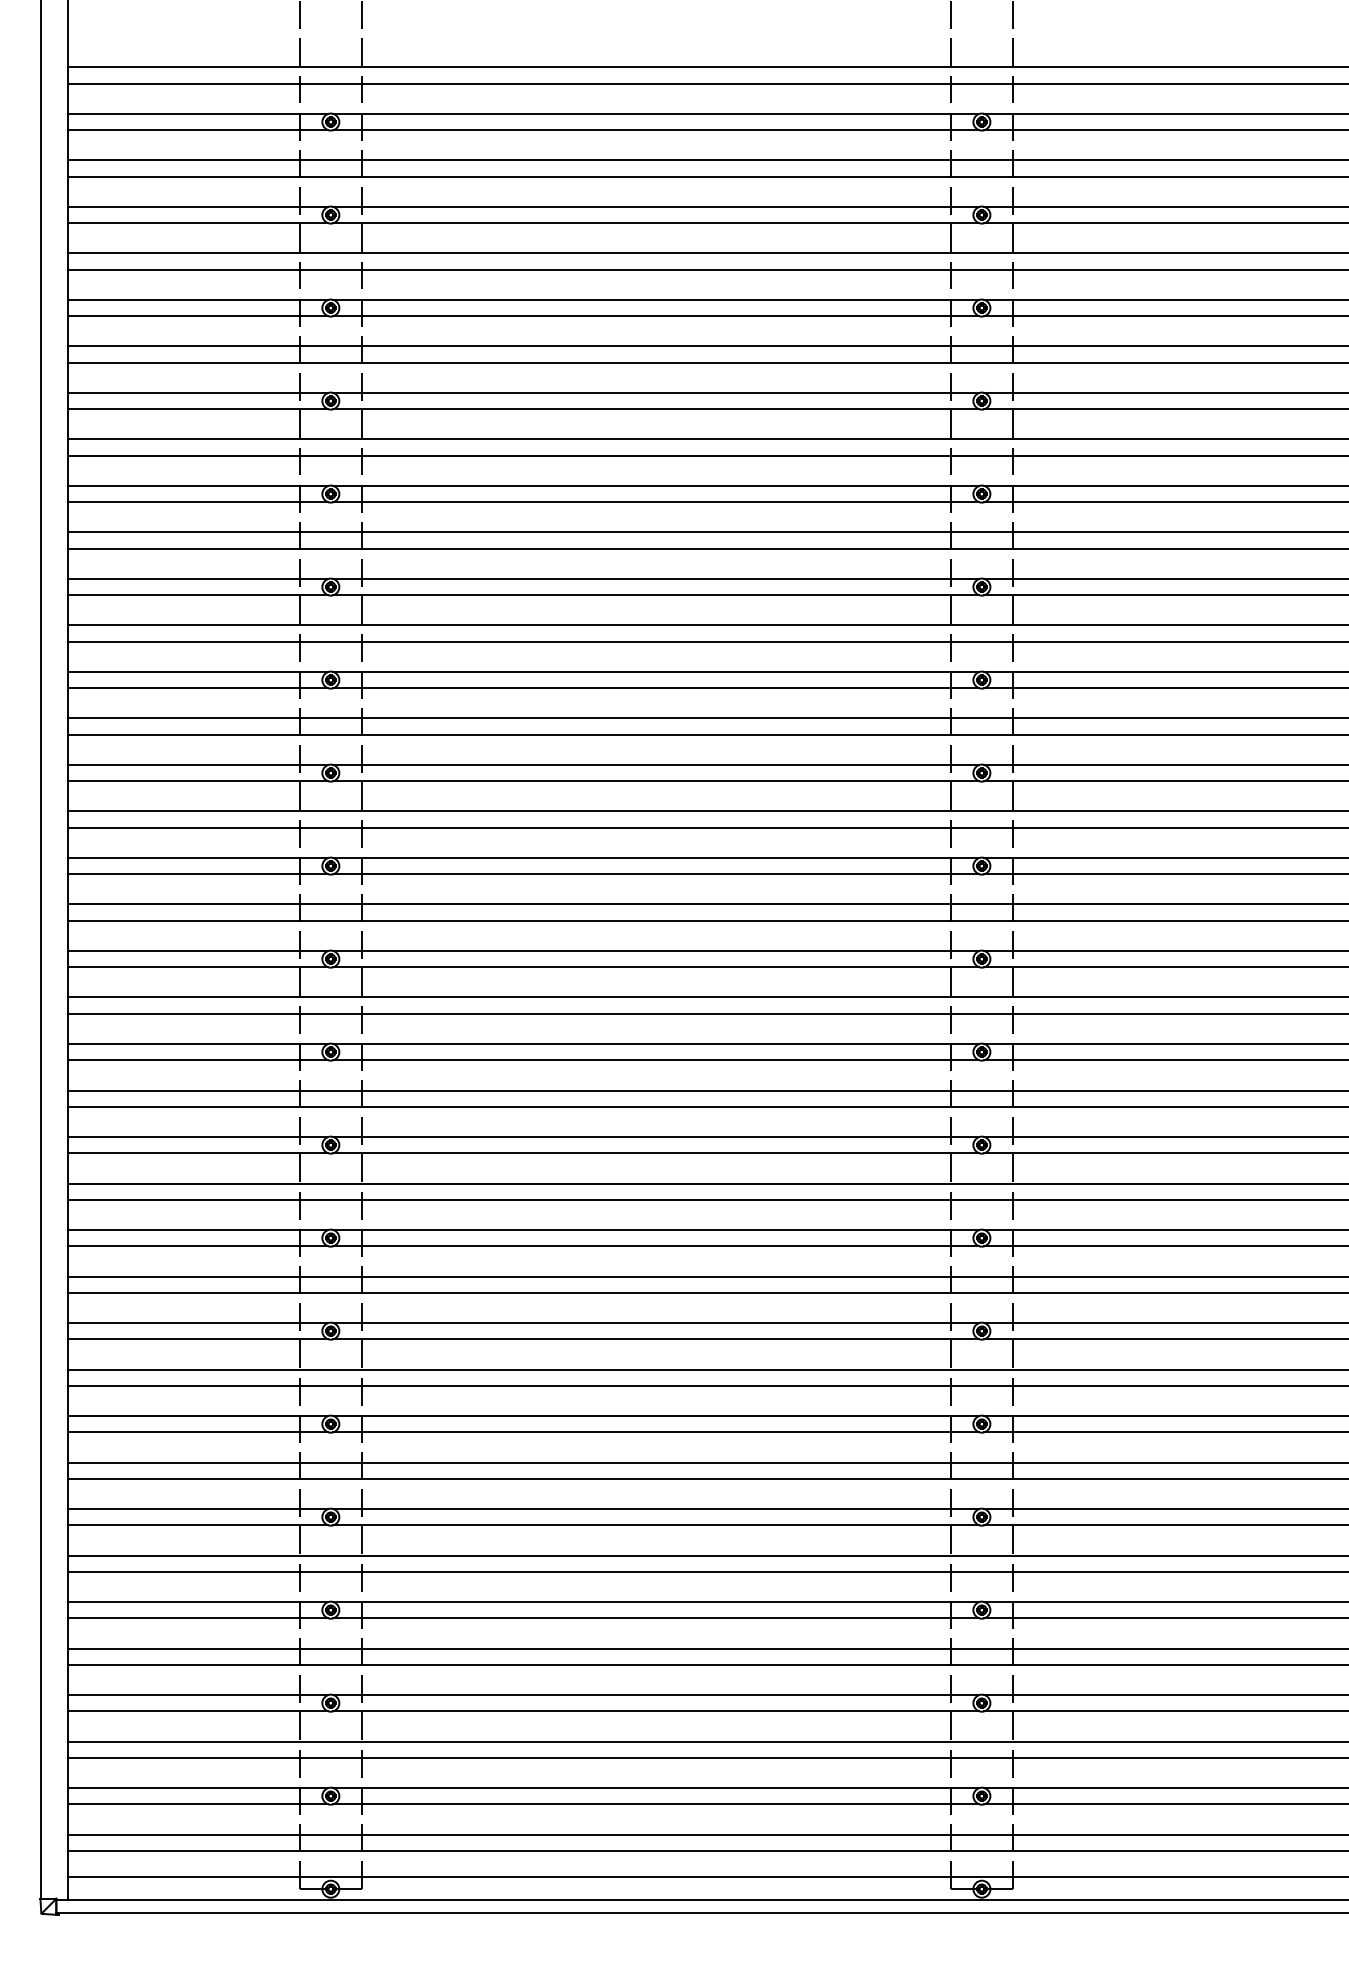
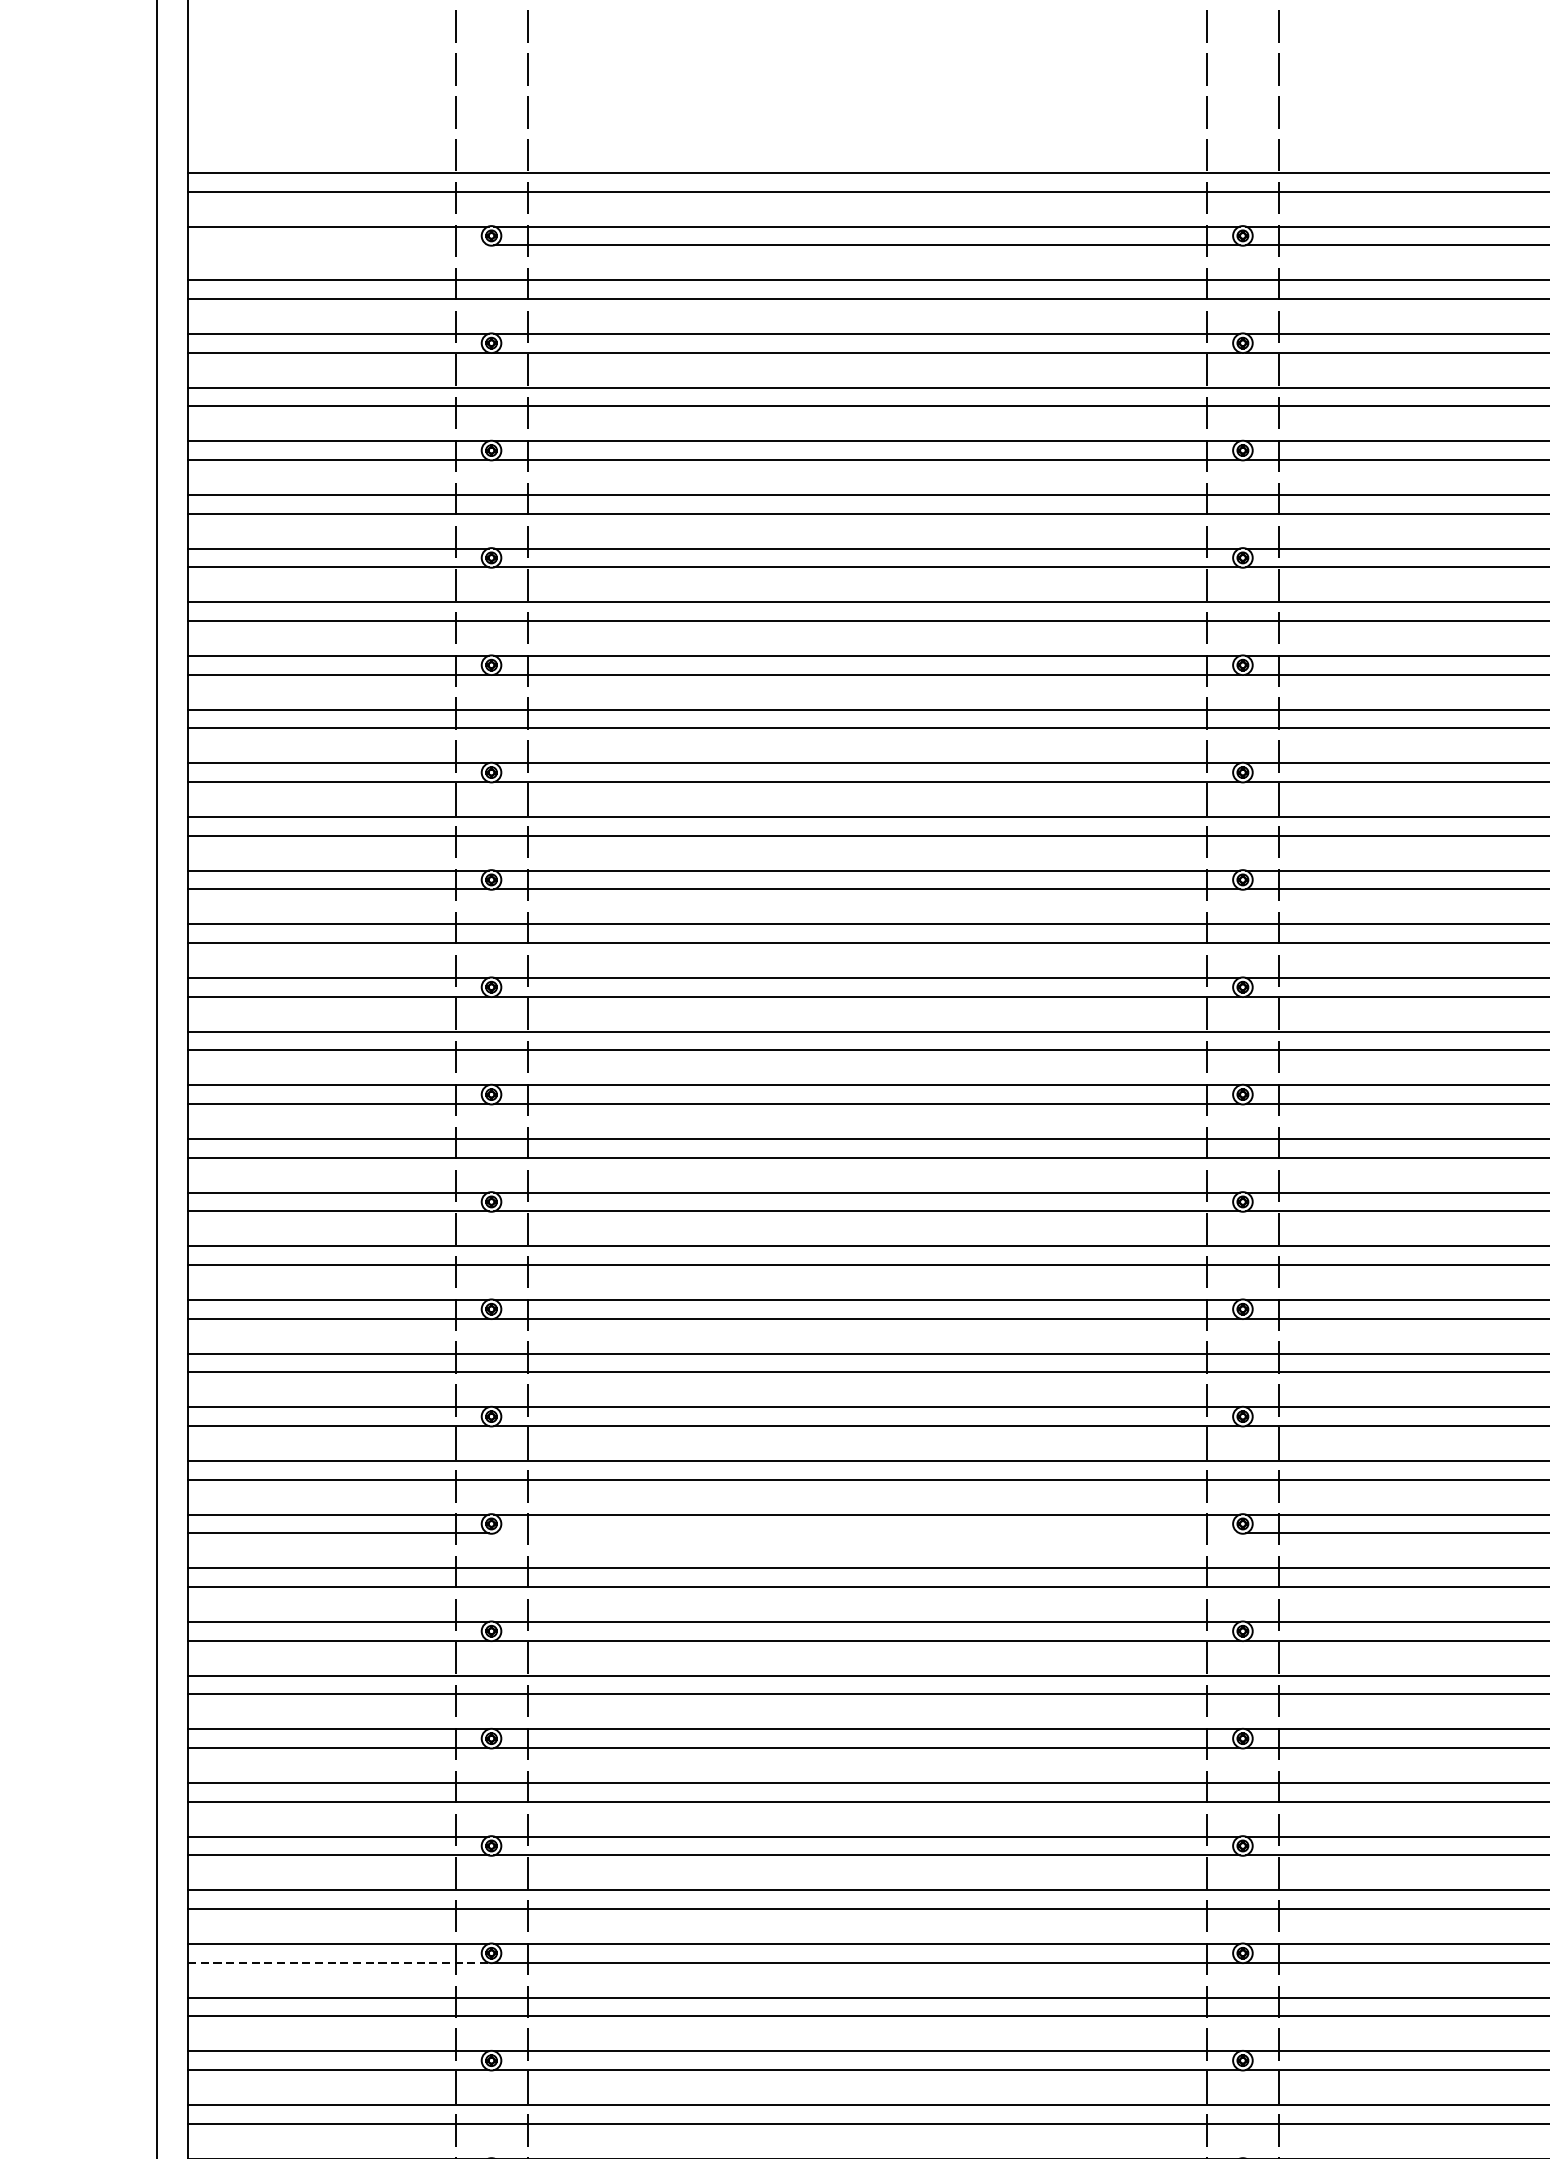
line: (197, 130) -> (337, 245), removed
line: (656, 1246) -> (867, 1533), removed
line: (198, 1618) -> (338, 1962), solid -> dashed

